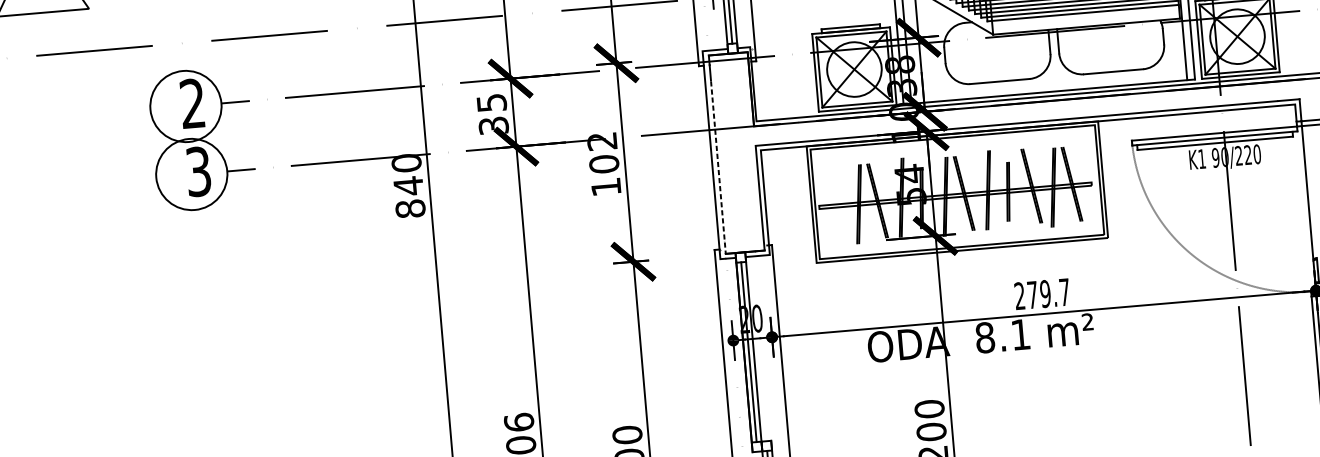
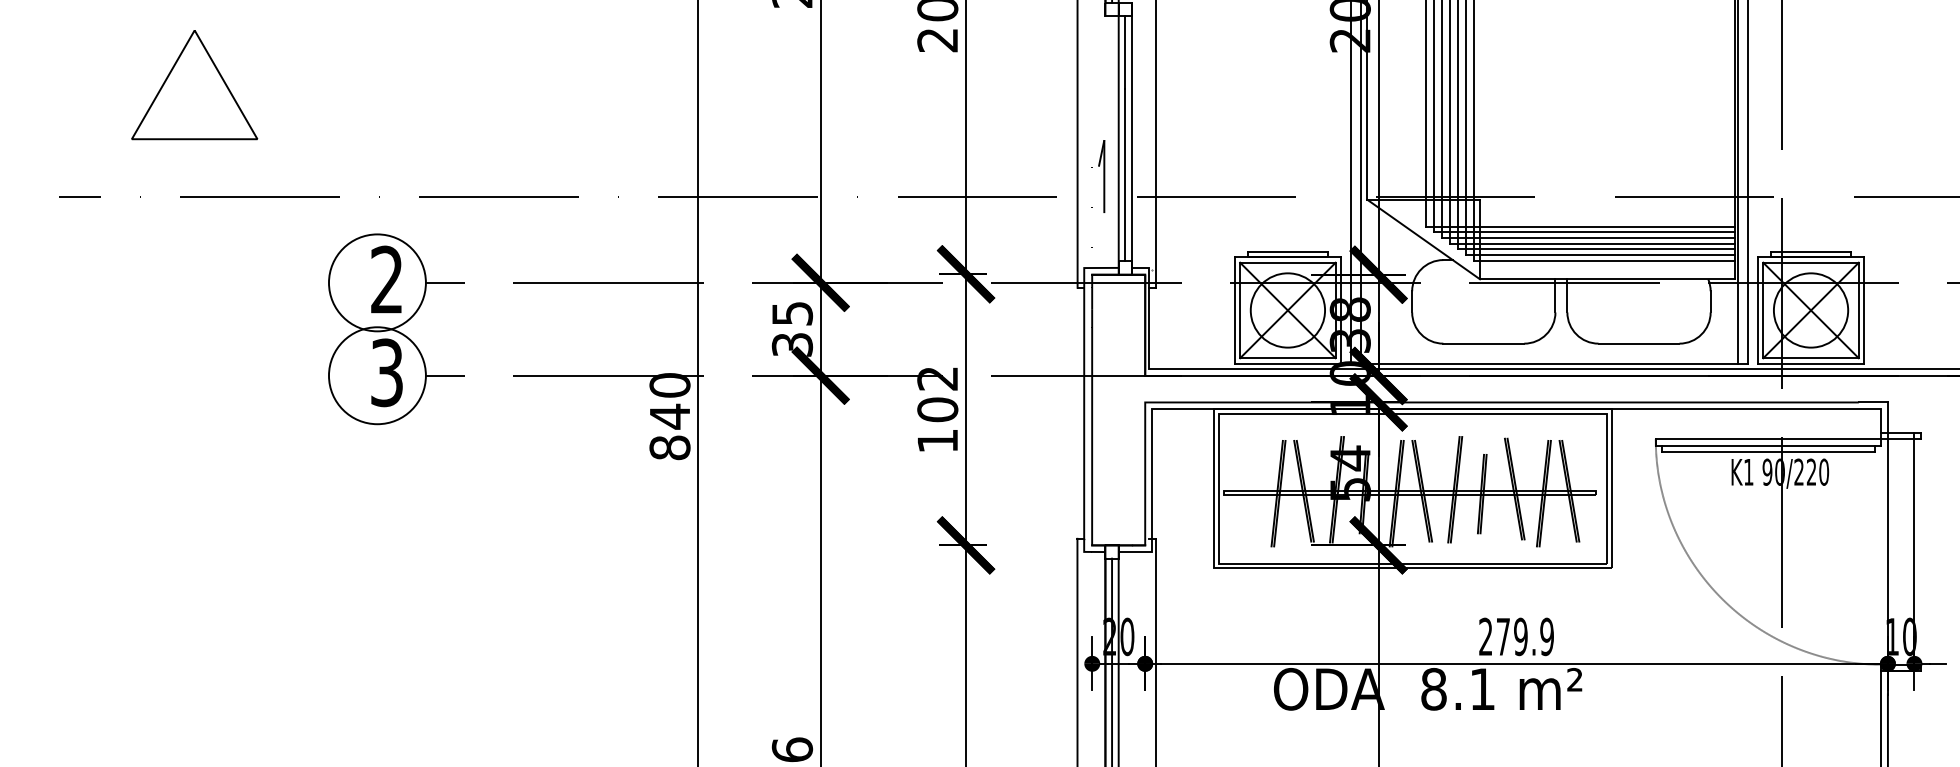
line: (718, 167) -> (1092, 427), dashed -> solid
text: (1064, 292) -> (1546, 636), 279.7 -> 279.9

